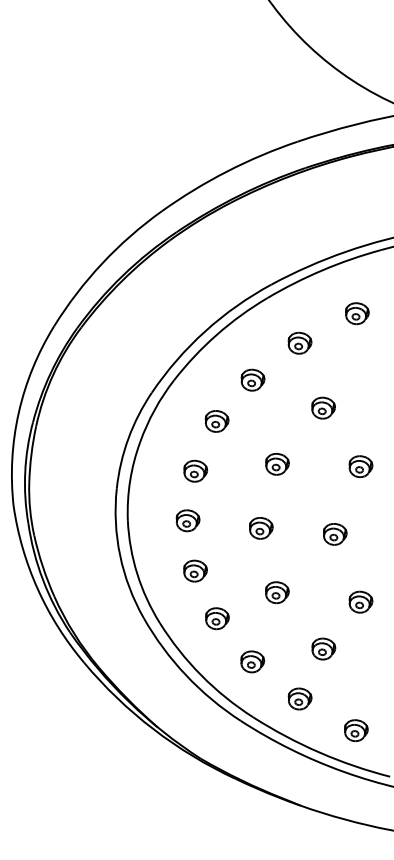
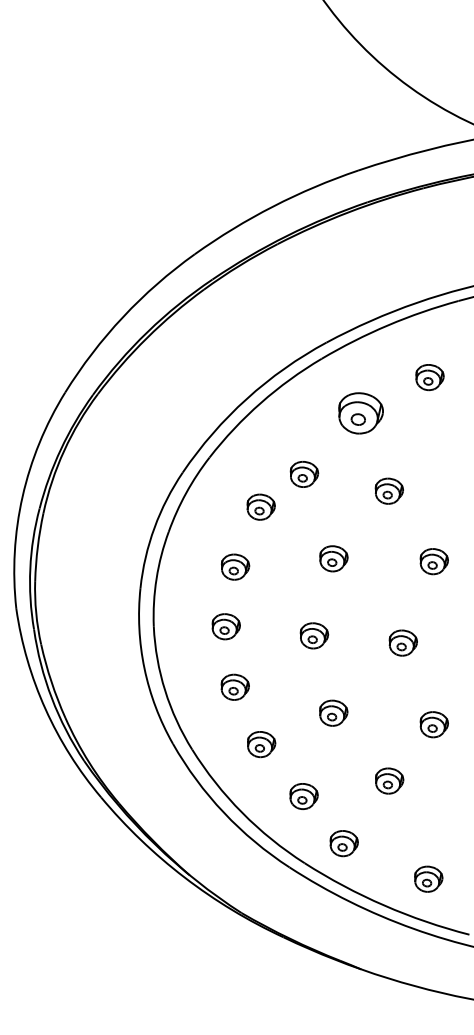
part: (299, 342) -> (360, 412), size x1.6
part: (252, 379) -> (303, 473), moved
part: (299, 698) -> (343, 842), moved

